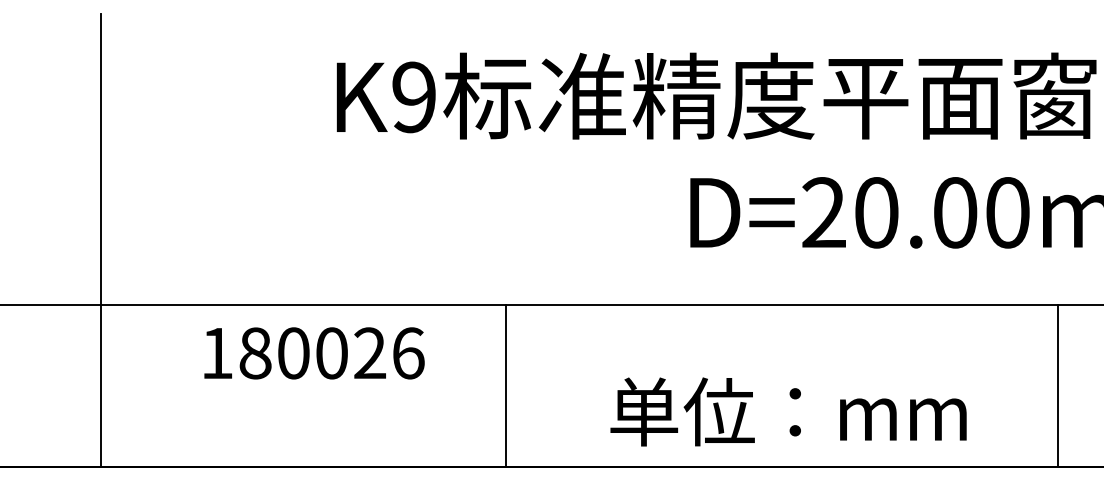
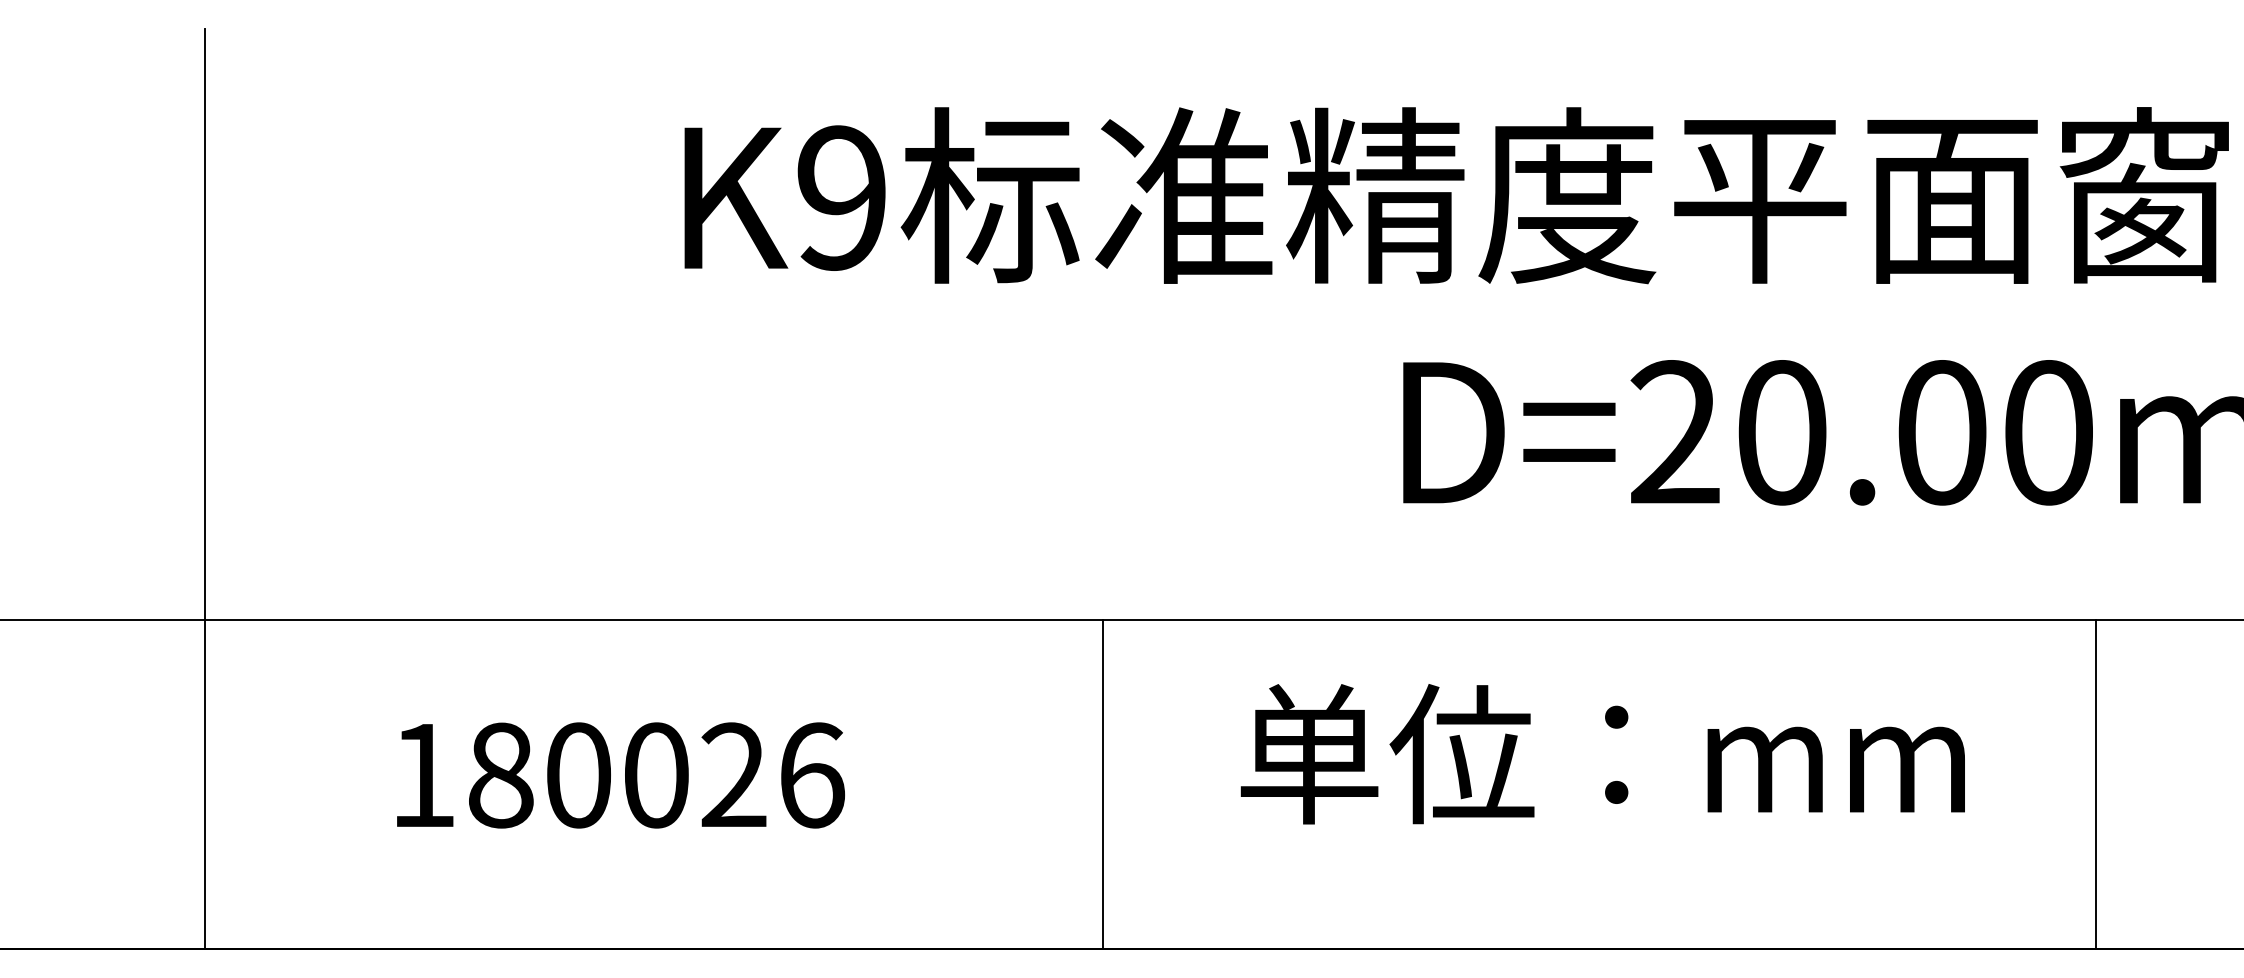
text: (314, 353) -> (620, 775), moved
line: (505, 385) -> (1102, 783), moved
line: (1058, 385) -> (2096, 783), moved
text: (788, 411) -> (1602, 753), moved

